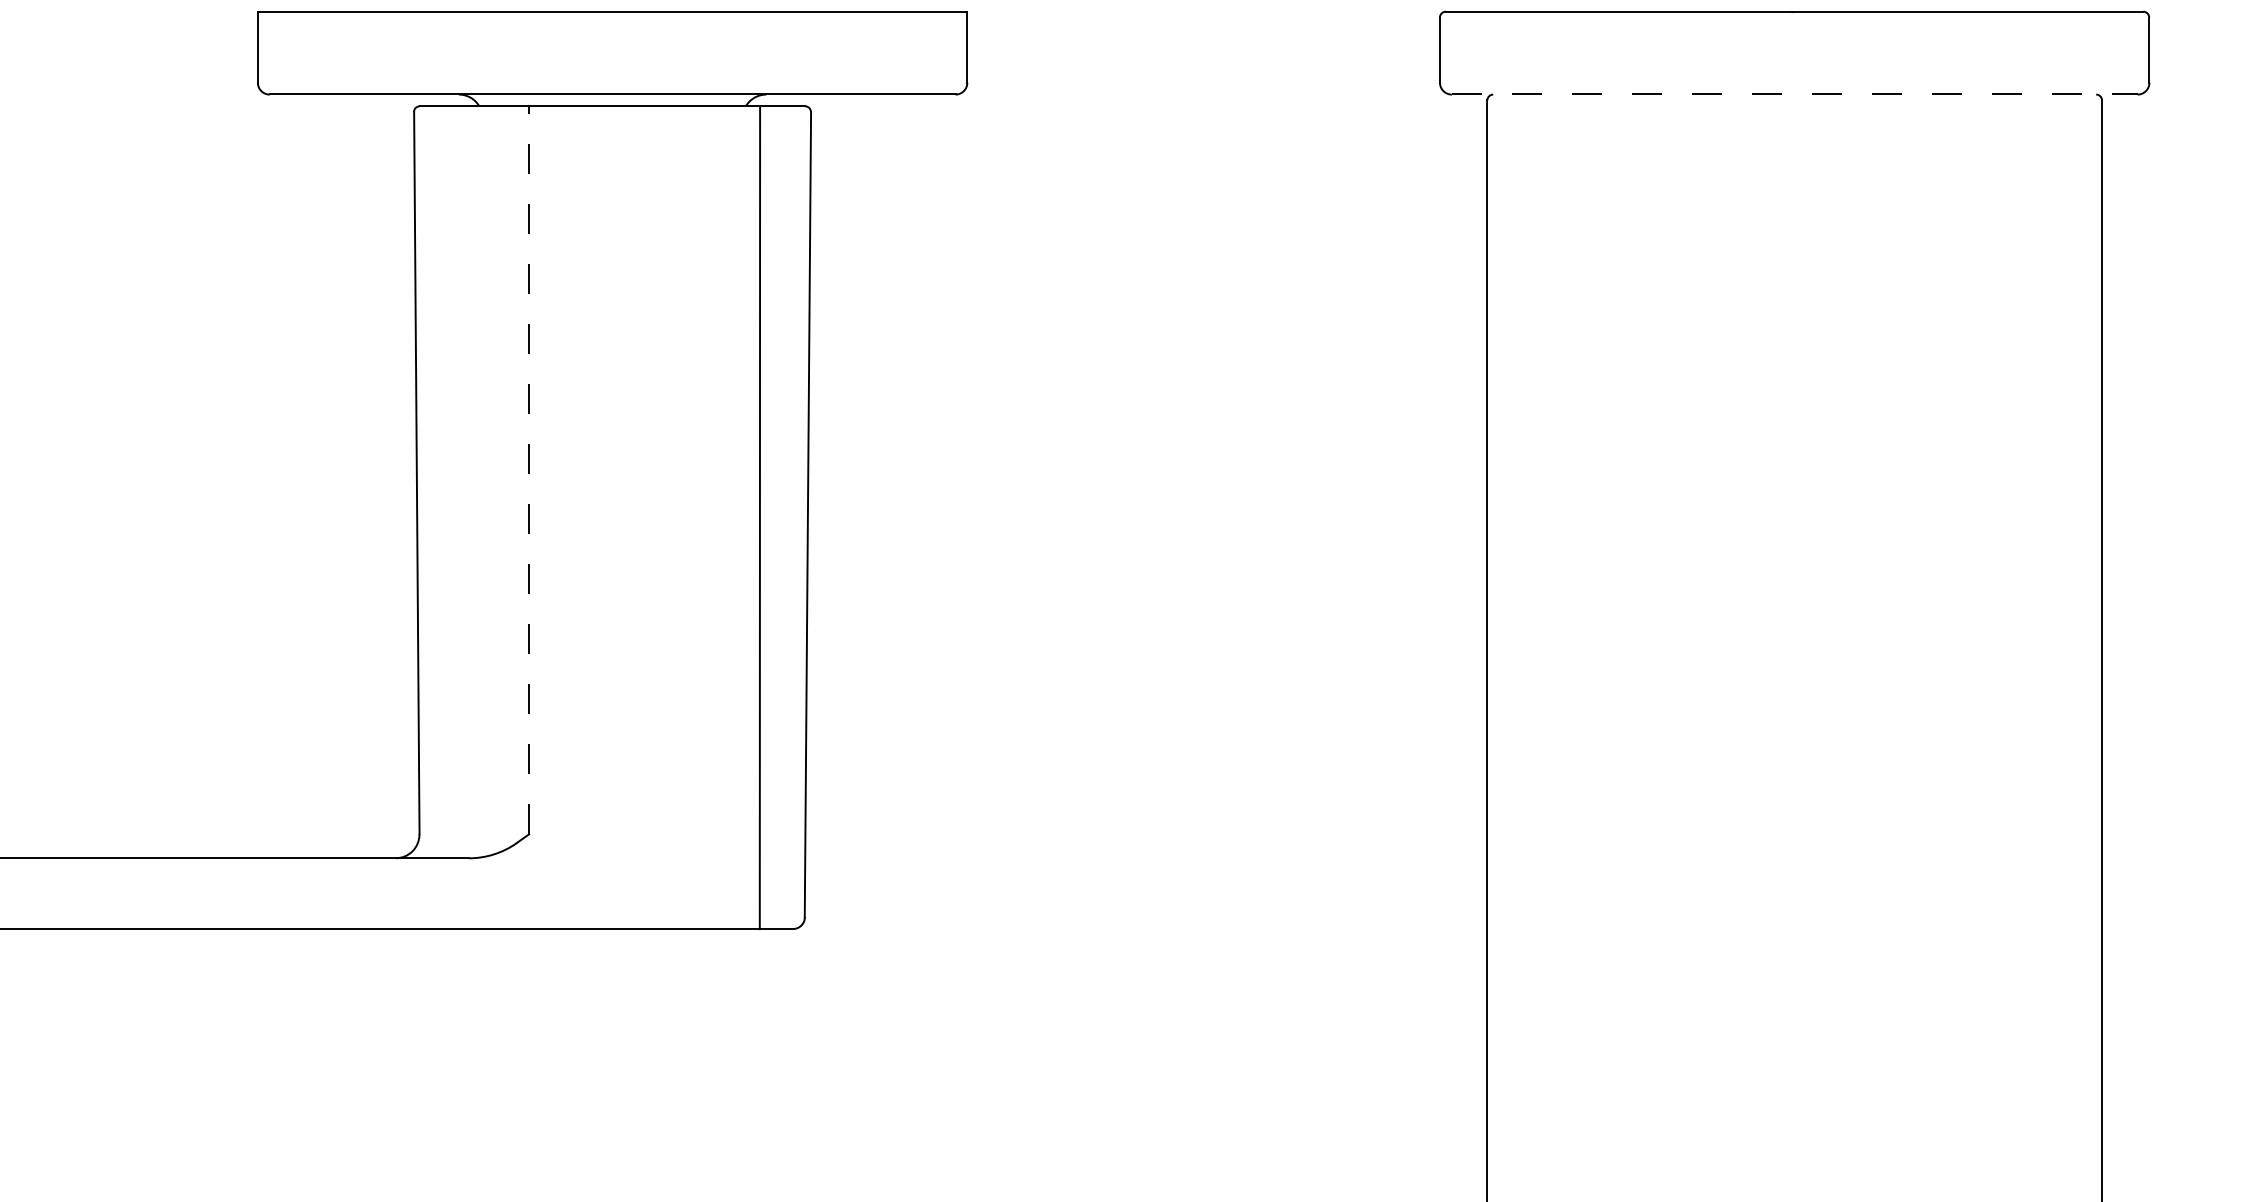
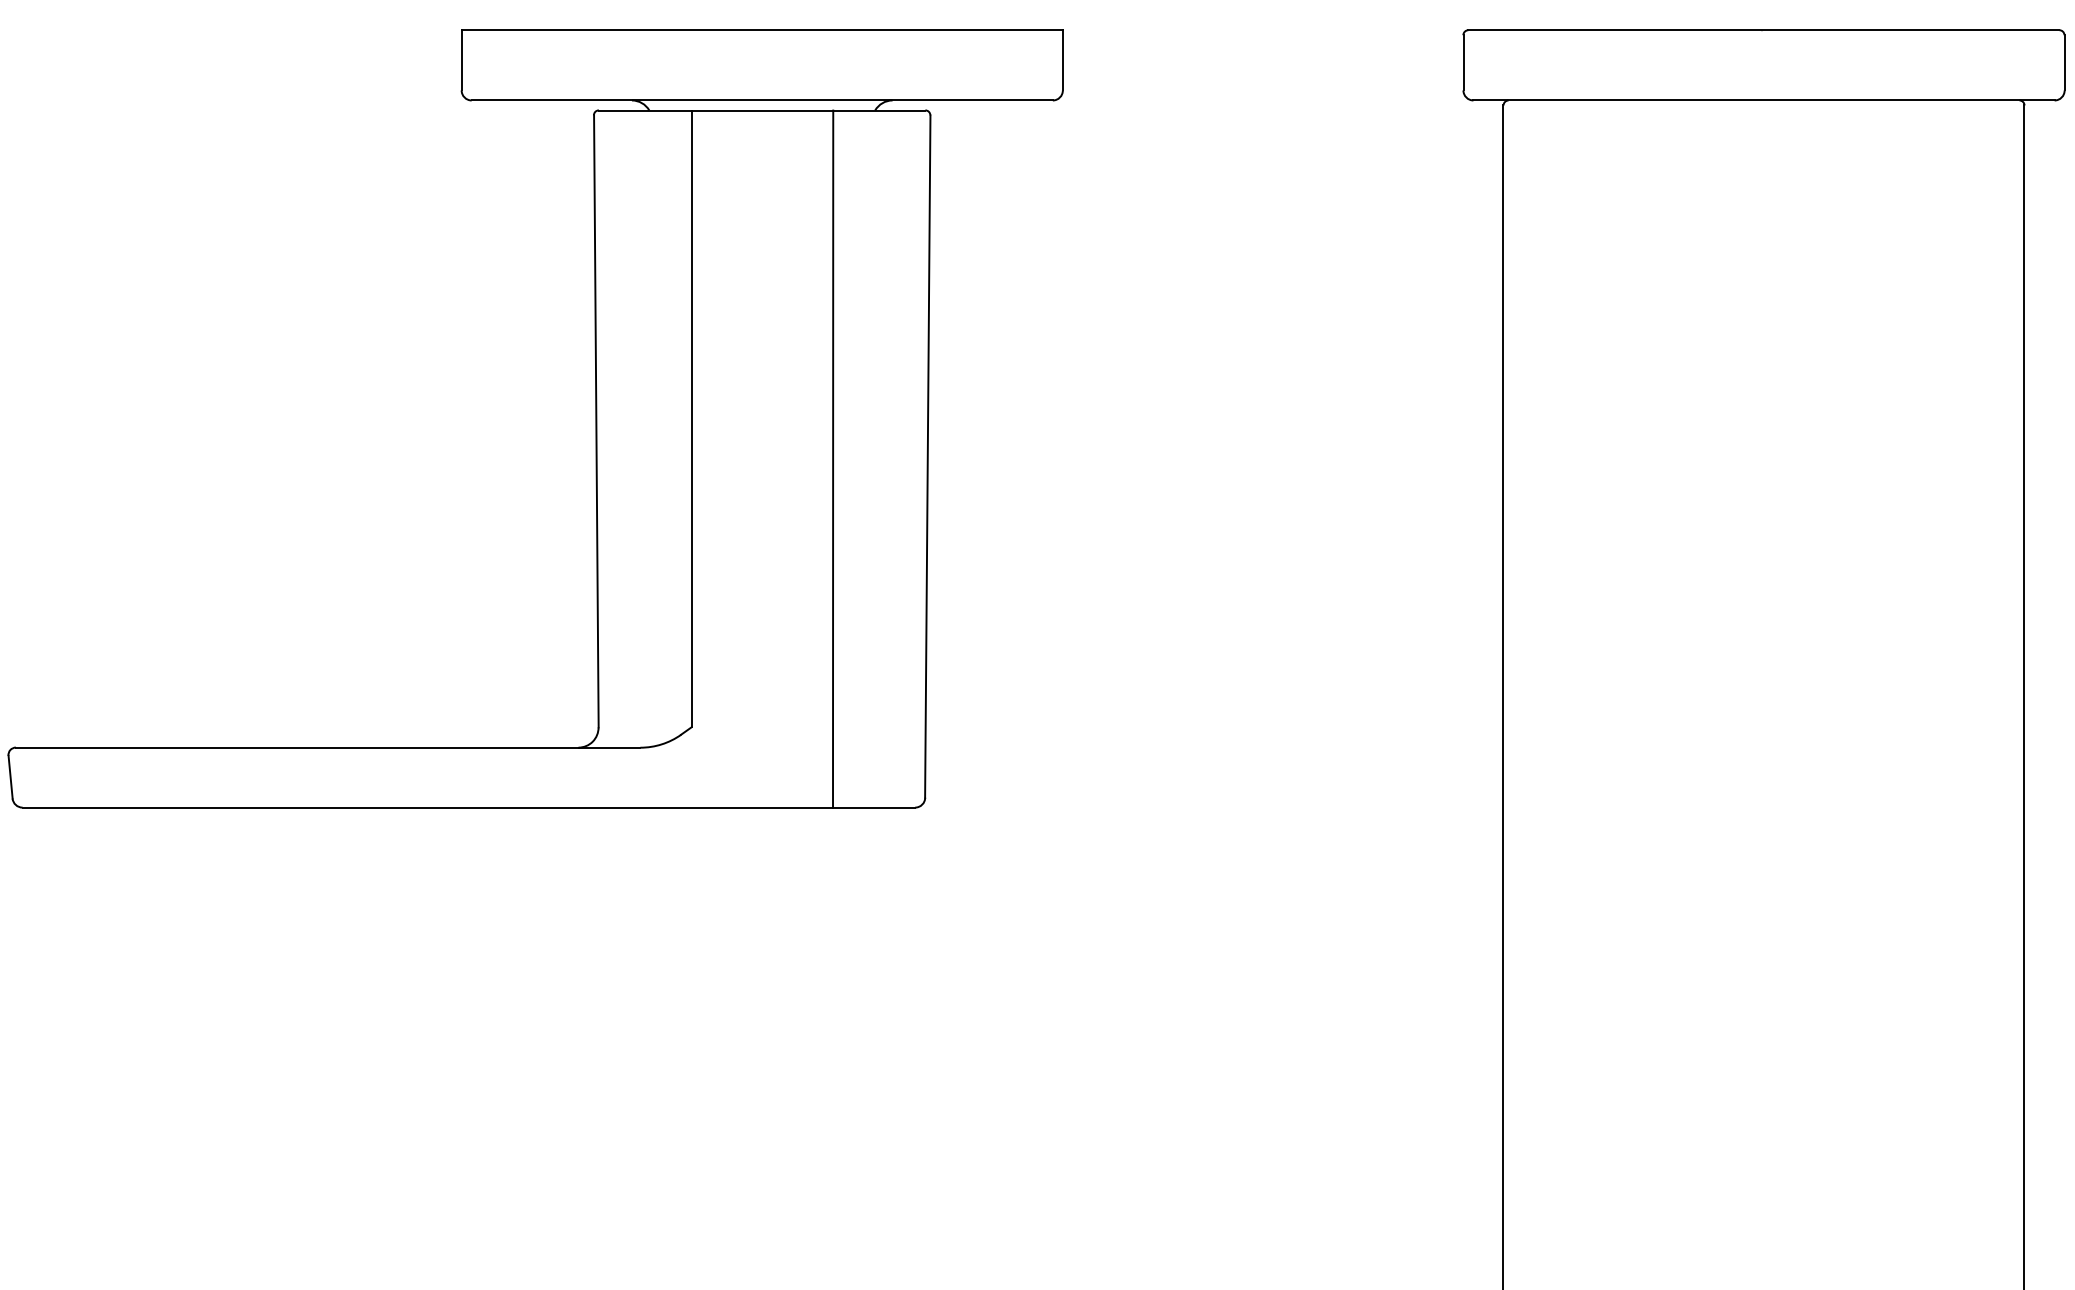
line: (1795, 94) -> (1764, 100), dashed -> solid
line: (529, 469) -> (691, 418), dashed -> solid
line: (760, 517) -> (833, 458), moved

